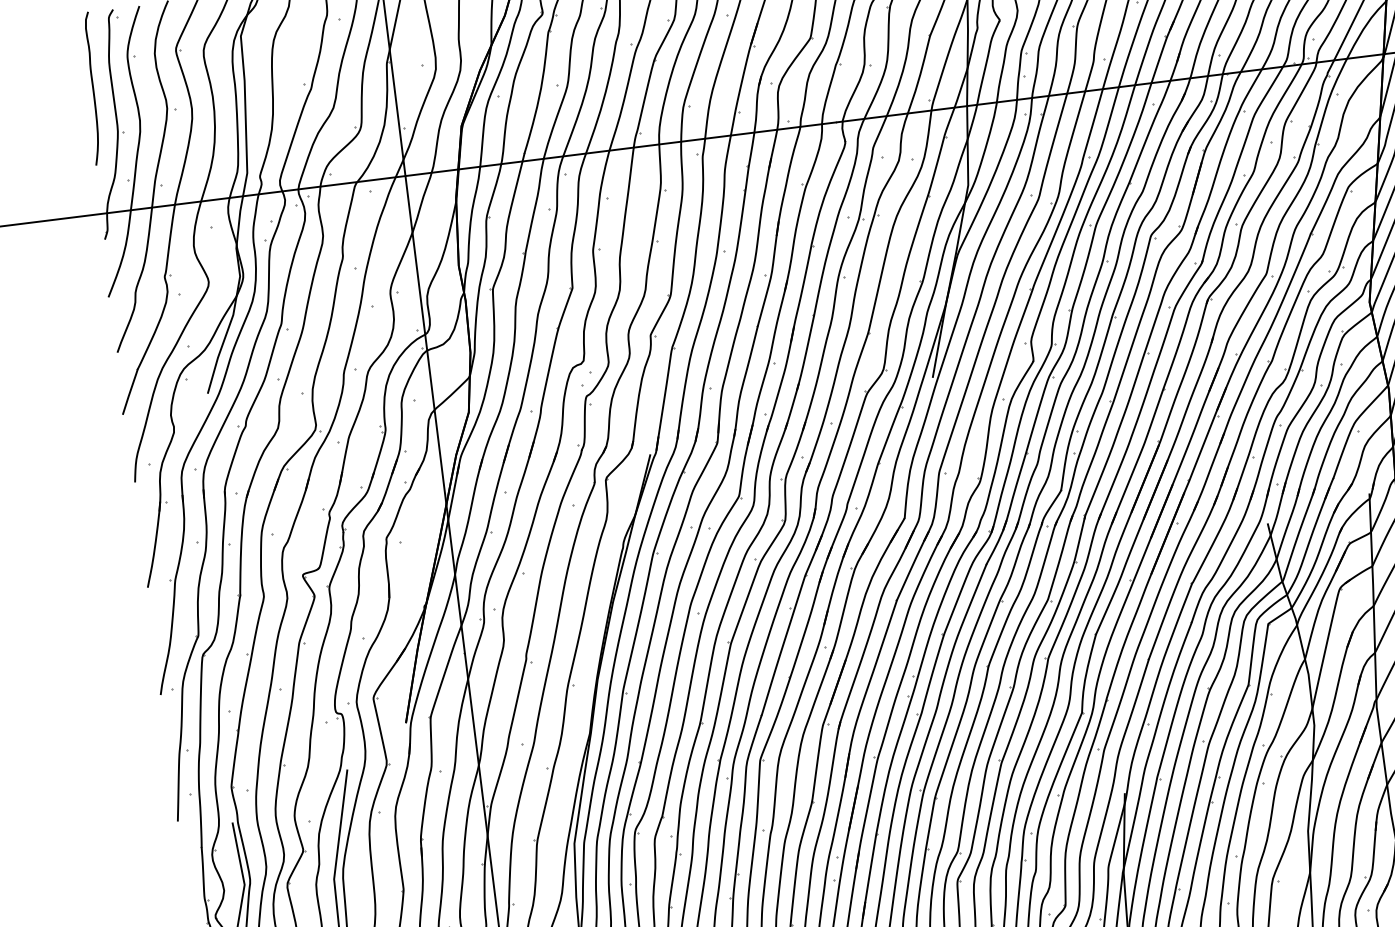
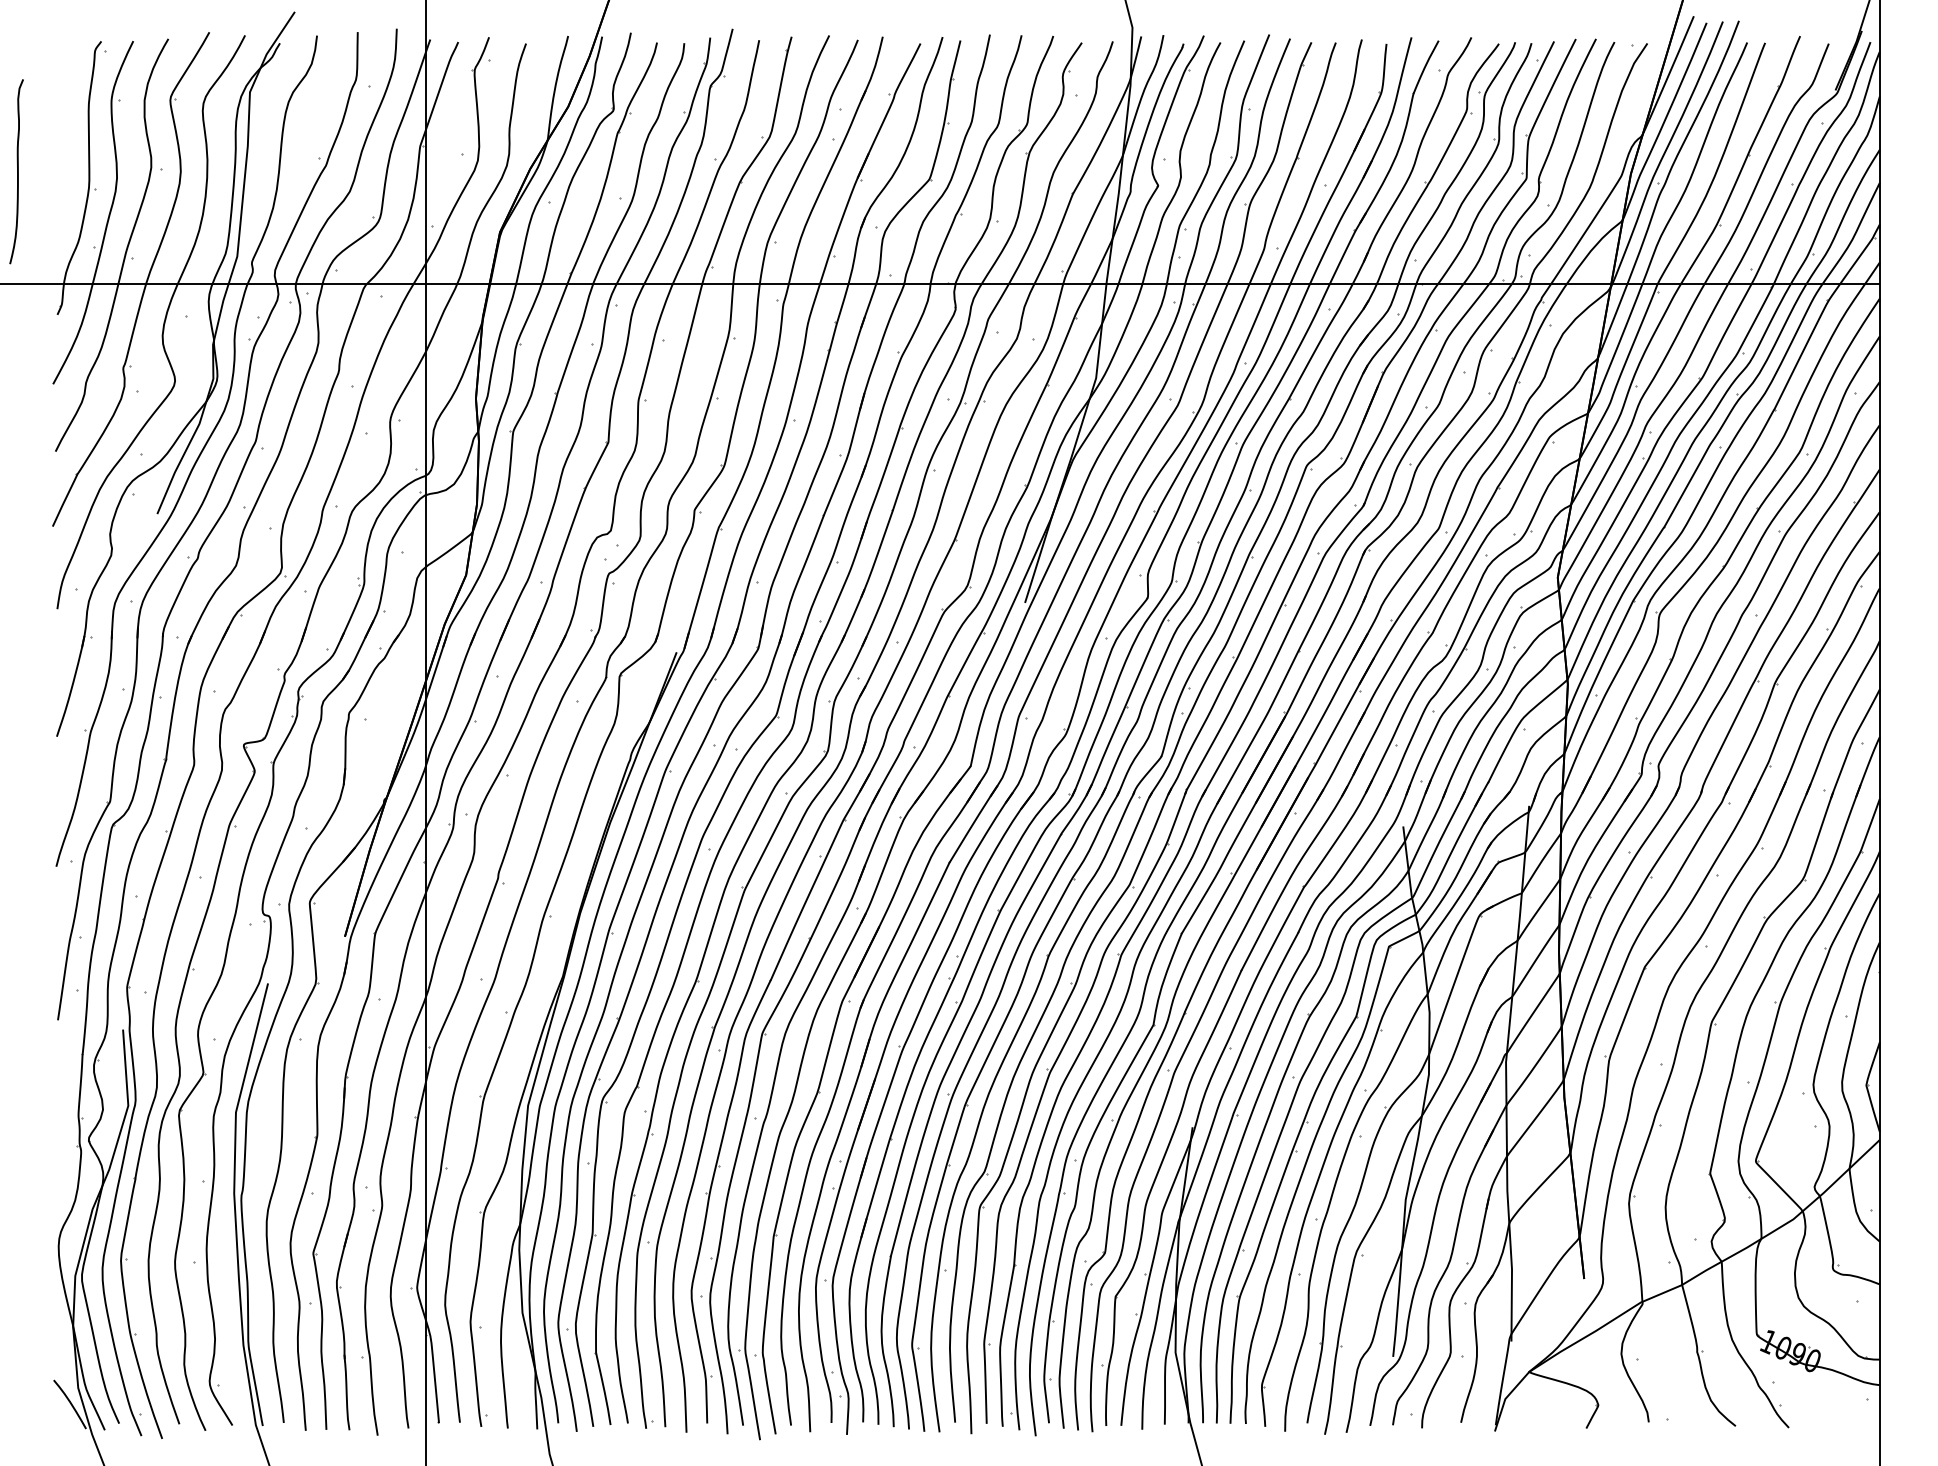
curve: (92, 88) -> (17, 171), moved

